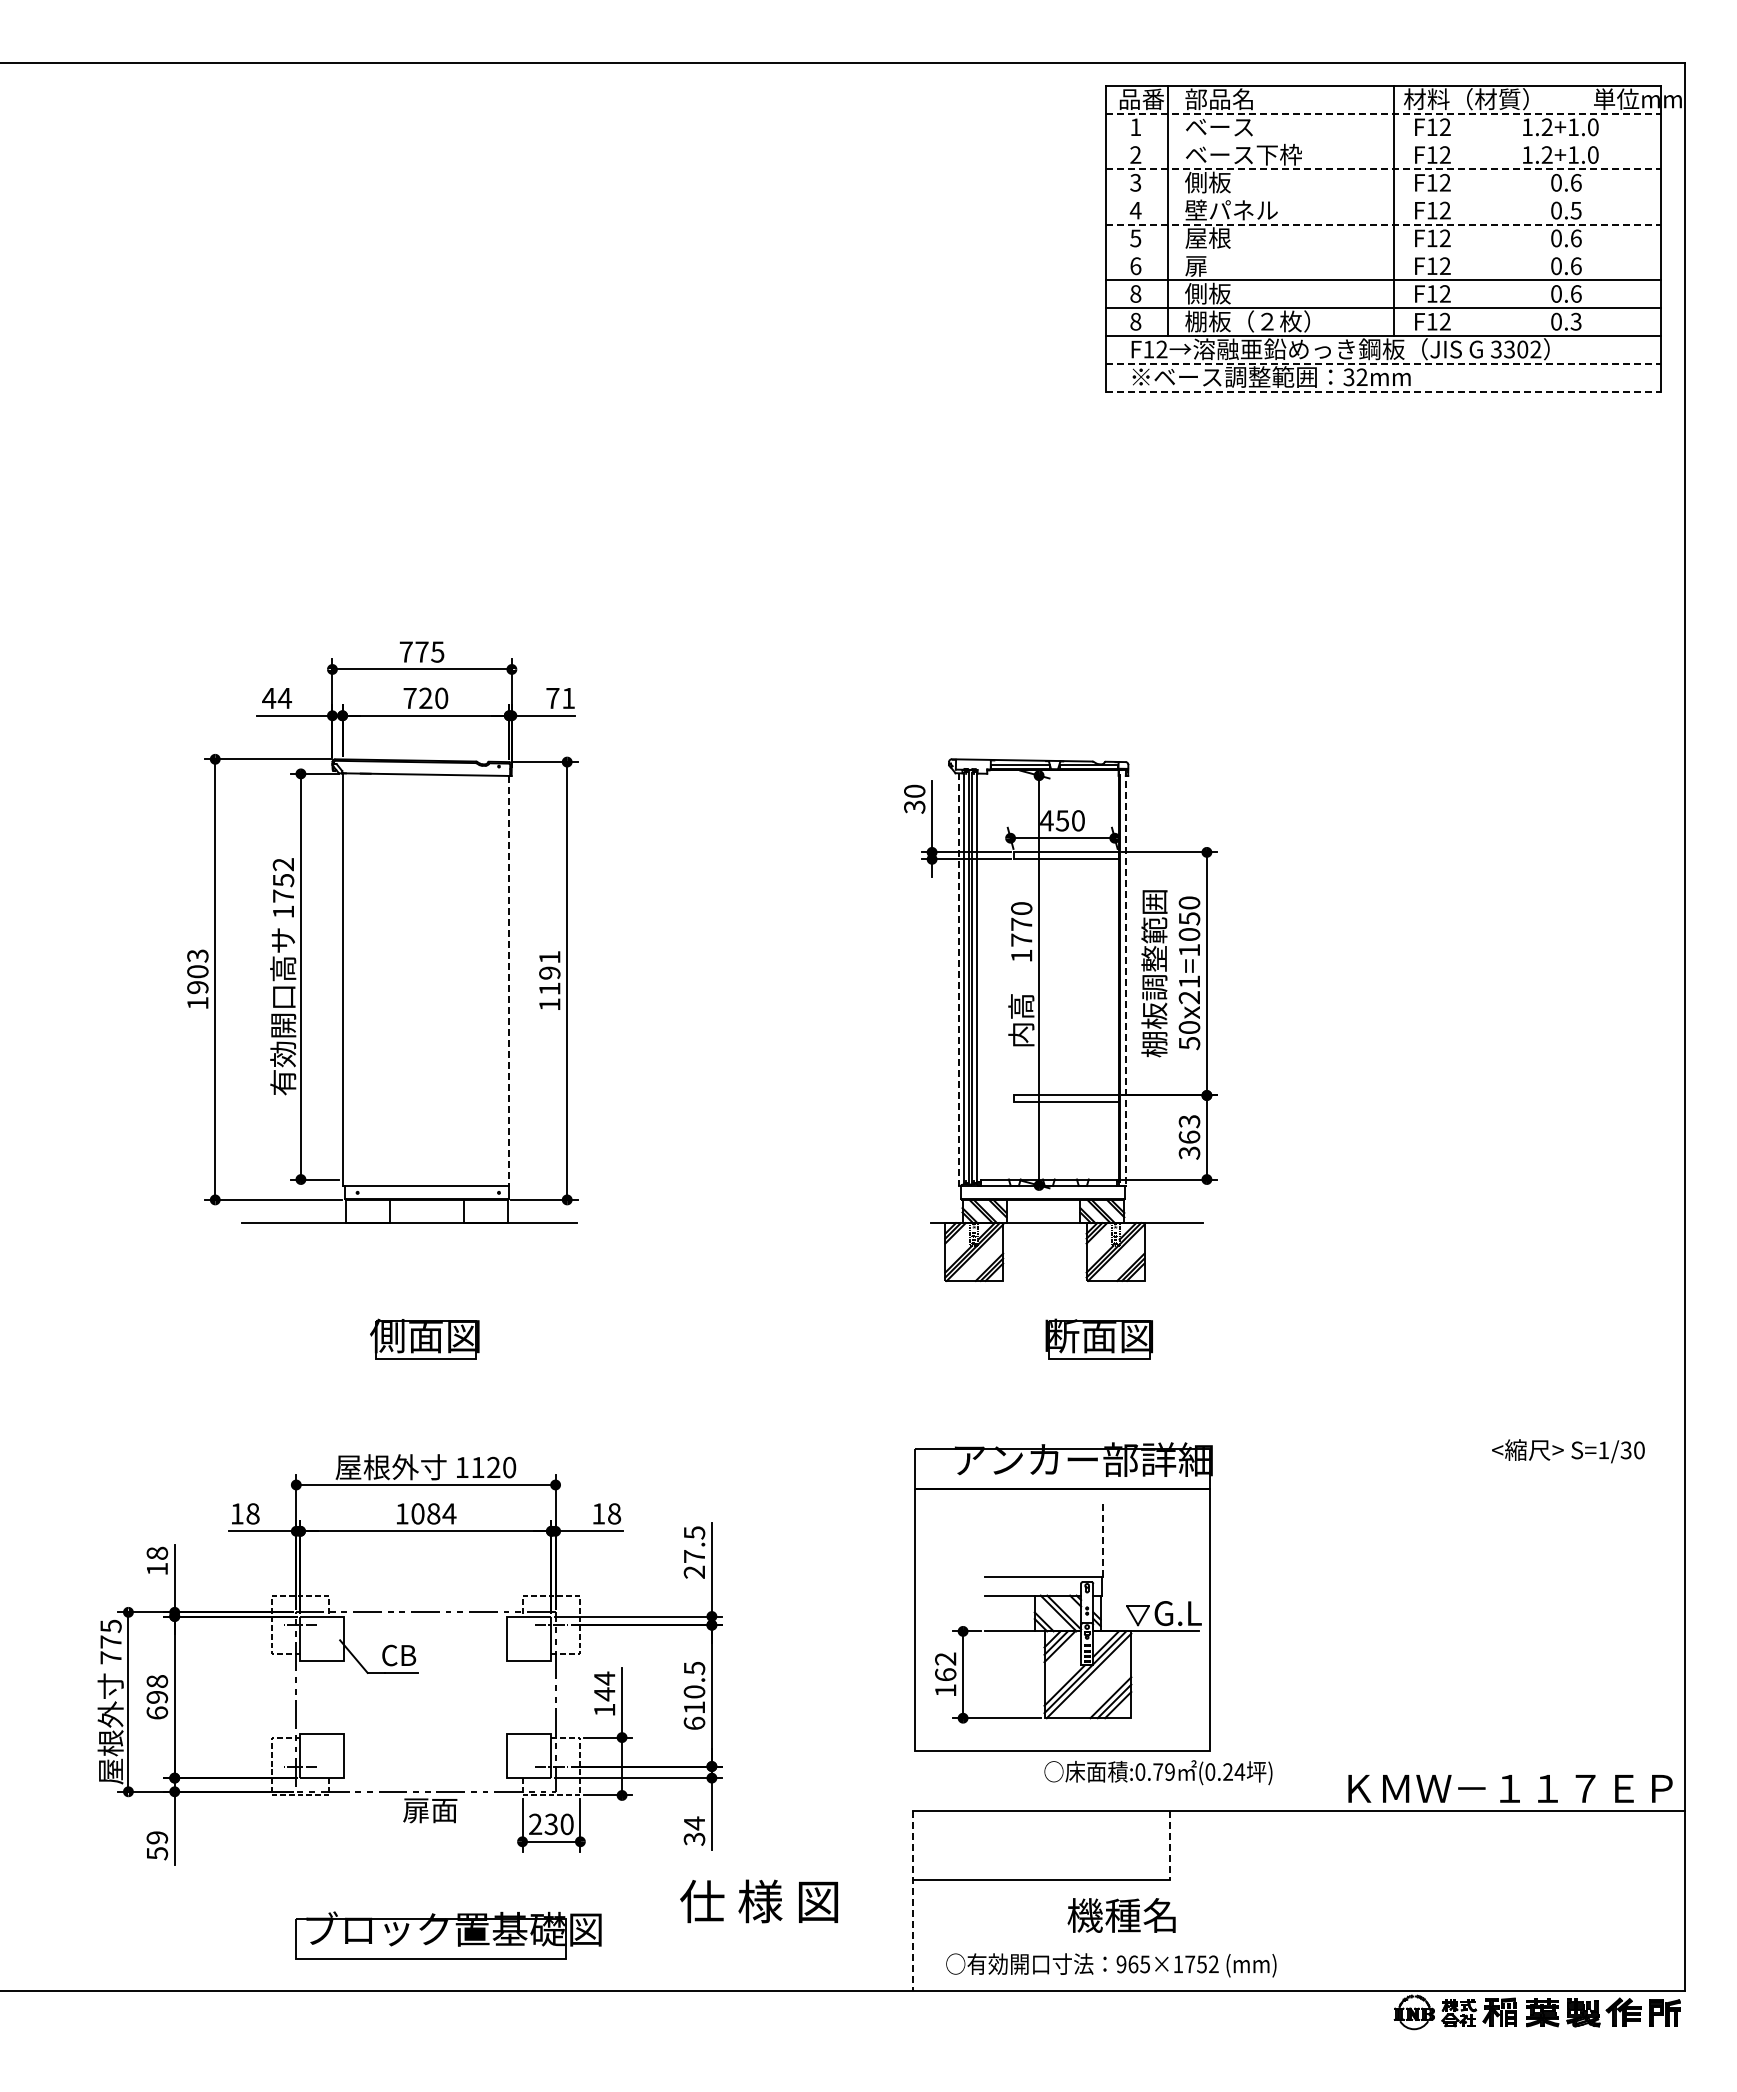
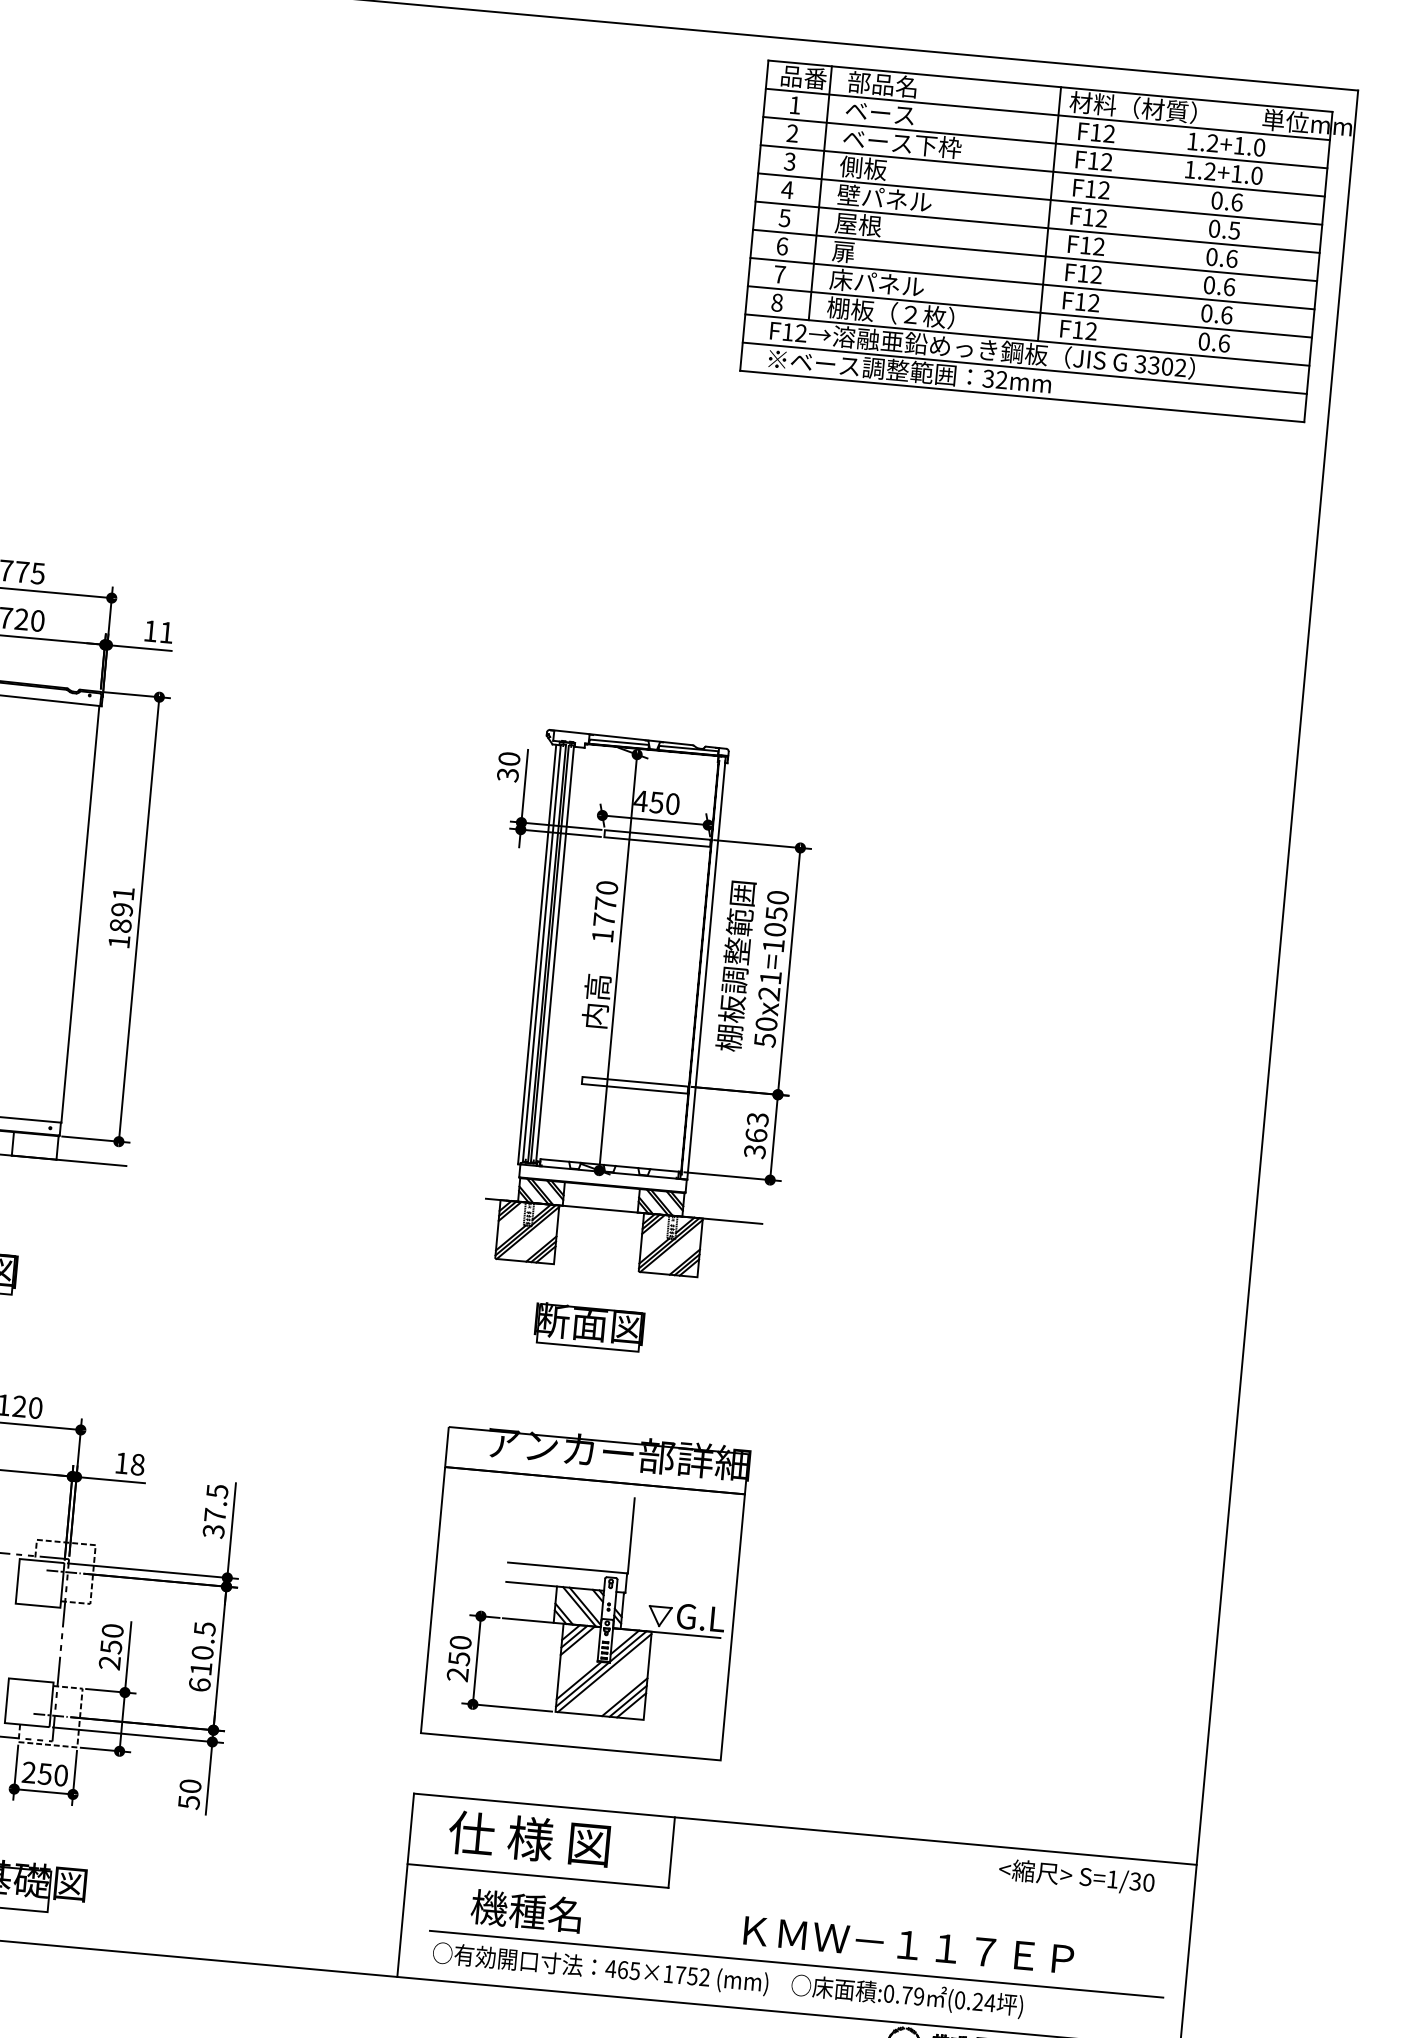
line: (1383, 113) -> (1047, 114), dashed -> solid
line: (1383, 141) -> (1045, 142), added
line: (1383, 169) -> (1042, 171), dashed -> solid
line: (1383, 197) -> (1040, 199), added
line: (1383, 224) -> (1037, 226), dashed -> solid
line: (1383, 252) -> (1035, 255), added
text: (1135, 293) -> (779, 274), 8 -> 7
text: (1231, 293) -> (876, 282), 側板 -> 床パネル
text: (1575, 321) -> (1223, 343), 0.3 -> 0.6
line: (1383, 363) -> (1024, 368), dashed -> solid
line: (1383, 391) -> (1022, 396), dashed -> solid
text: (552, 698) -> (150, 631), 71 -> 11
line: (1125, 978) -> (706, 968), dashed -> solid
line: (959, 979) -> (537, 954), dashed -> solid
line: (509, 981) -> (80, 914), dashed -> solid
text: (549, 988) -> (120, 925), 1191 -> 1891
part: (1098, 1338) -> (588, 1326), moved
text: (1568, 1451) -> (1076, 1877), moved
line: (1102, 1538) -> (631, 1534), dashed -> solid
text: (694, 1572) -> (213, 1531), 27.5 -> 37.5
text: (945, 1674) -> (459, 1658), 162 -> 250
text: (604, 1693) -> (111, 1646), 144 -> 250
text: (1158, 1772) -> (907, 1995), moved
text: (1510, 1788) -> (908, 1944), moved
text: (551, 1823) -> (45, 1773), 230 -> 250
text: (694, 1830) -> (189, 1793), 34 -> 50
line: (1170, 1845) -> (671, 1852), dashed -> solid
text: (758, 1901) -> (528, 1838), moved
line: (913, 1901) -> (405, 1885), dashed -> solid
text: (1121, 1915) -> (526, 1911), moved
line: (1302, 1943) -> (796, 1964), added
text: (1121, 1964) -> (610, 1969), 965×1752 -> 465×1752

